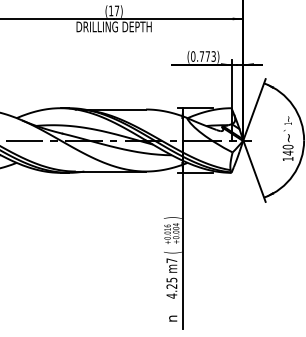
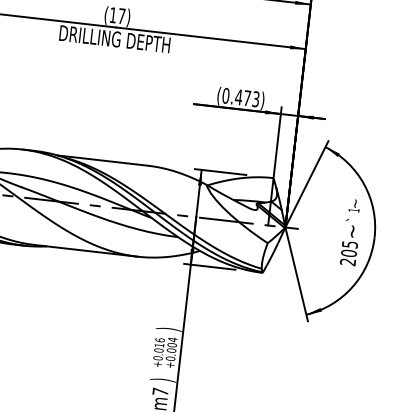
text: (201, 56) -> (238, 97), (0.773) -> (0.473)
text: (287, 152) -> (348, 252), 140 -> 205
text: (172, 252) -> (162, 379), ( -> )

